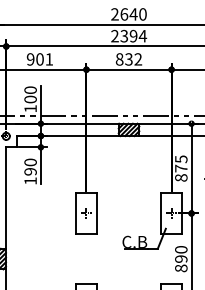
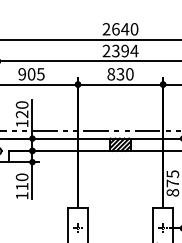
text: (49, 59) -> (41, 74), 901 -> 905
text: (138, 59) -> (130, 74), 832 -> 830
text: (30, 99) -> (22, 114), 100 -> 120
text: (30, 171) -> (22, 186), 190 -> 110

